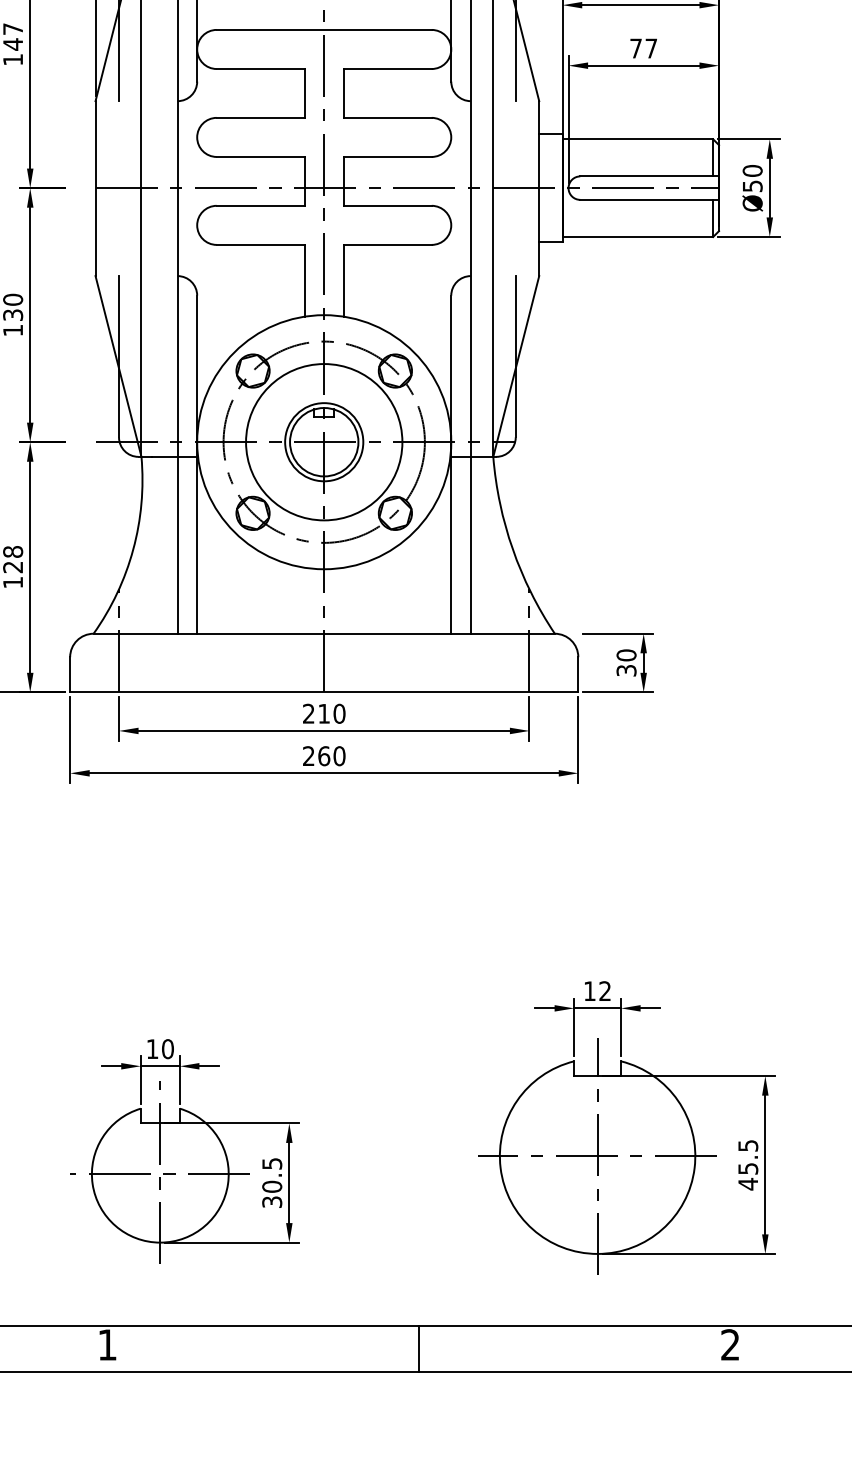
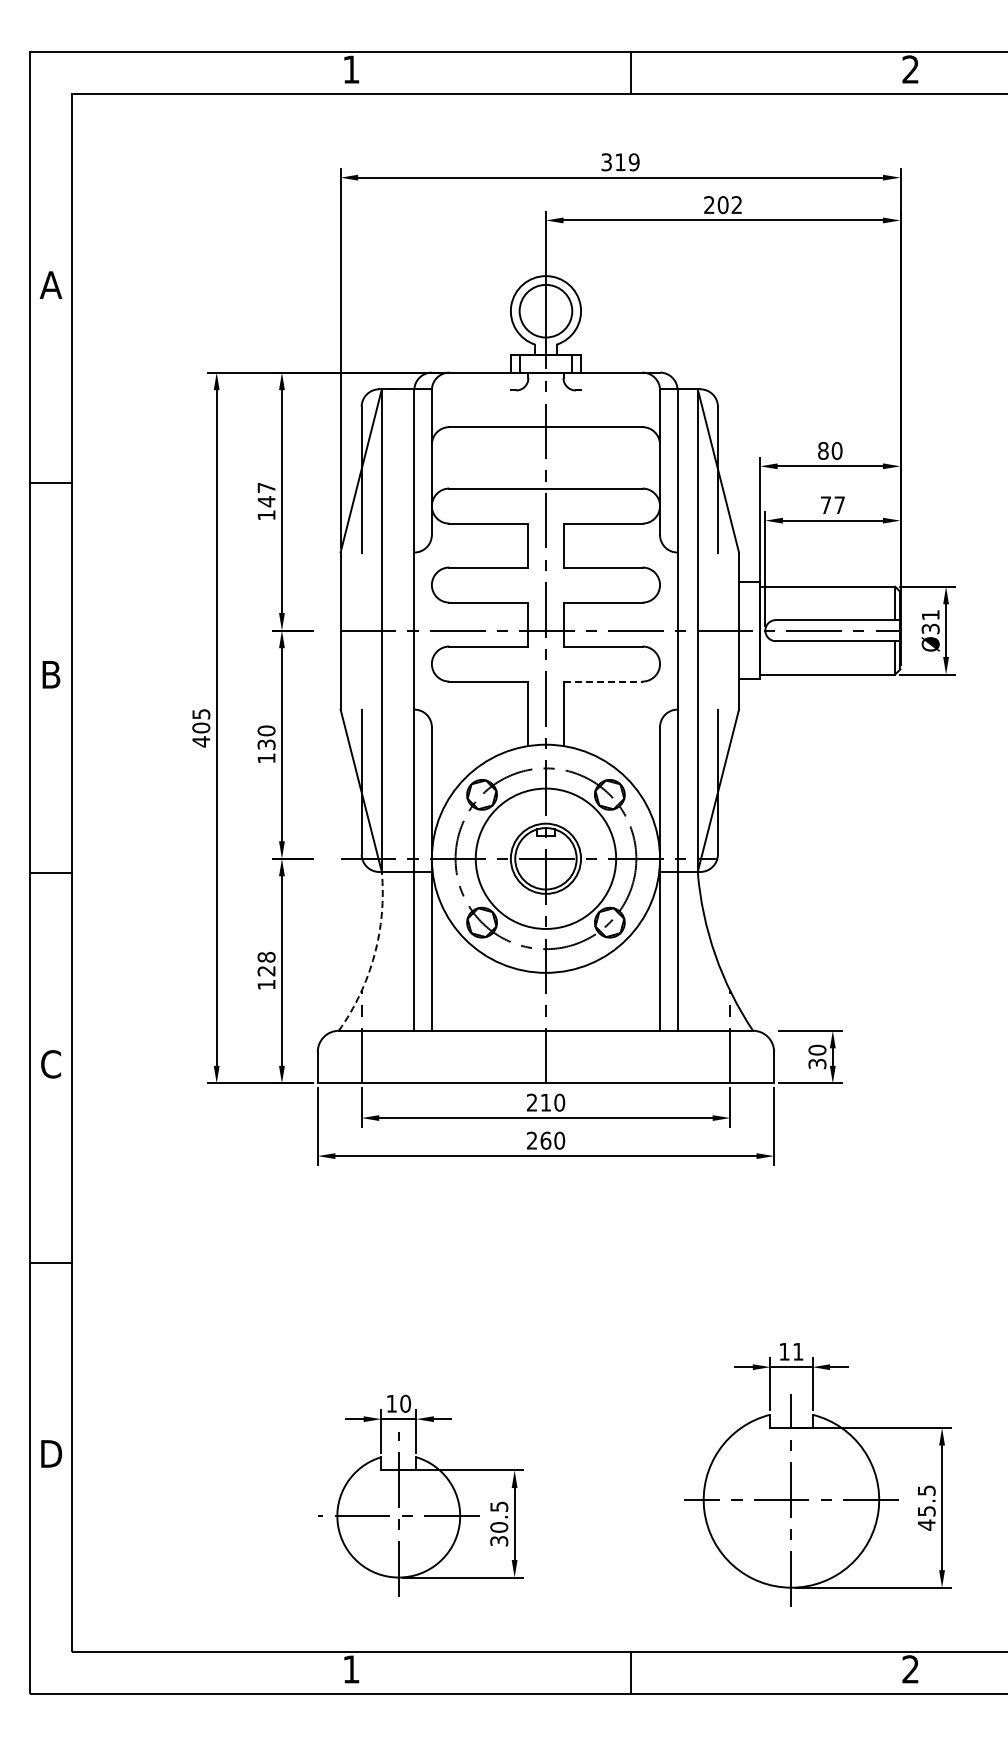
text: (752, 177) -> (930, 621), Ø50 -> Ø31
line: (388, 244) -> (603, 681), solid -> dashed
arc: (133, 549) -> (374, 955), solid -> dashed
text: (605, 990) -> (798, 1351), 12 -> 11

